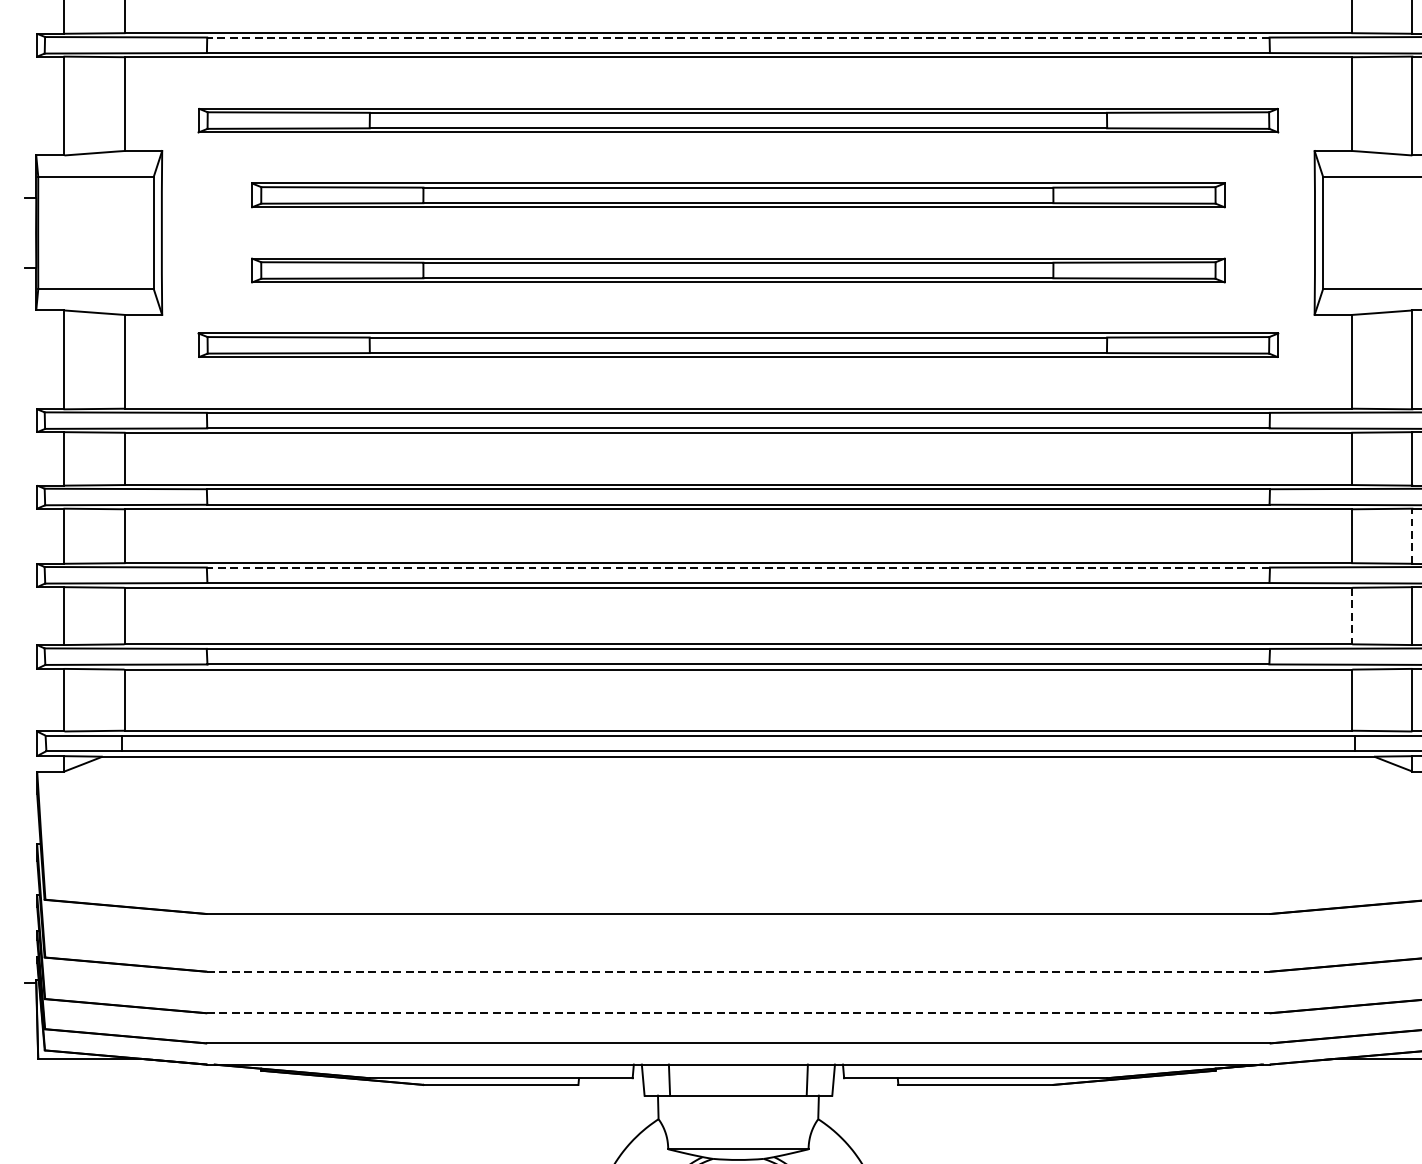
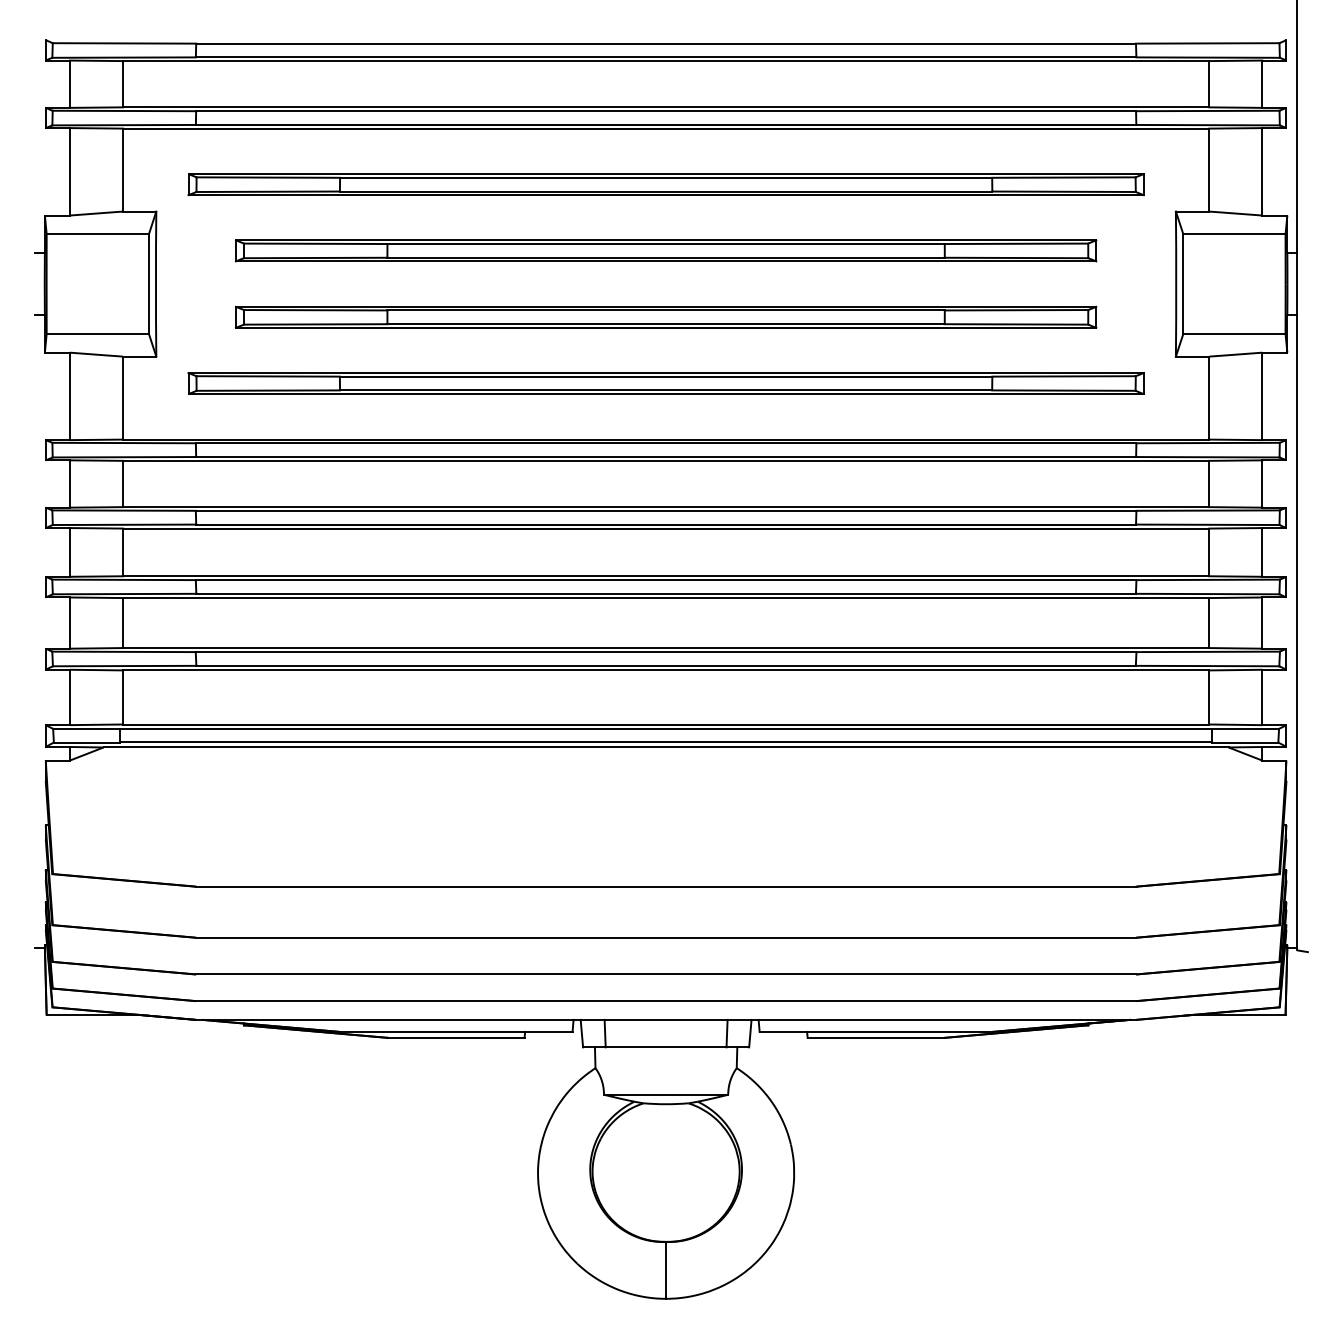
line: (738, 37) -> (666, 111), dashed -> solid
line: (1412, 535) -> (1262, 551), dashed -> solid
line: (737, 567) -> (665, 580), dashed -> solid
line: (1352, 616) -> (1209, 623), dashed -> solid
line: (738, 971) -> (666, 937), dashed -> solid
line: (738, 1013) -> (666, 974), dashed -> solid

